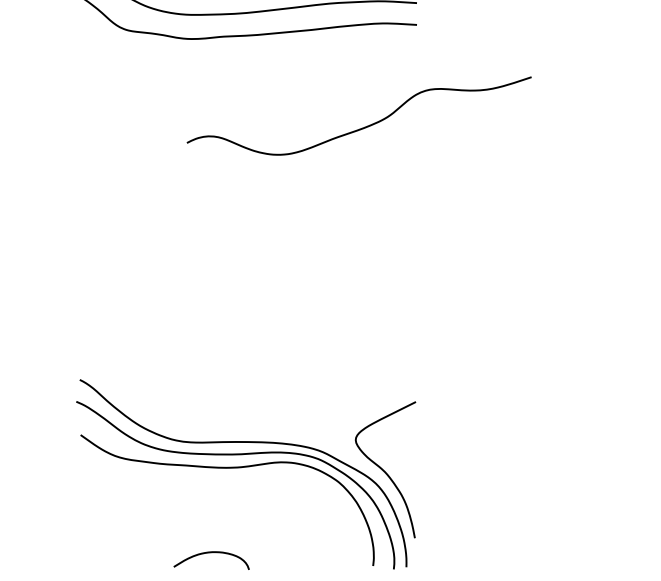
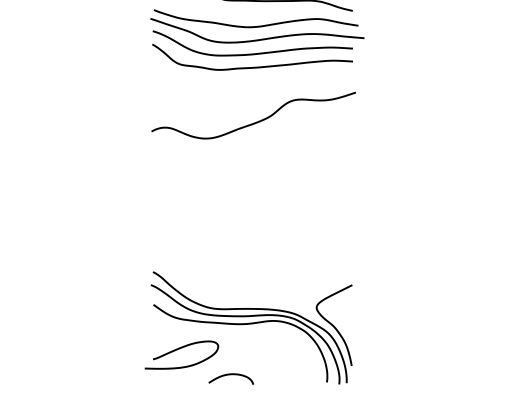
curve: (363, 126) -> (256, 121), moved
curve: (124, 510) -> (179, 349), added

